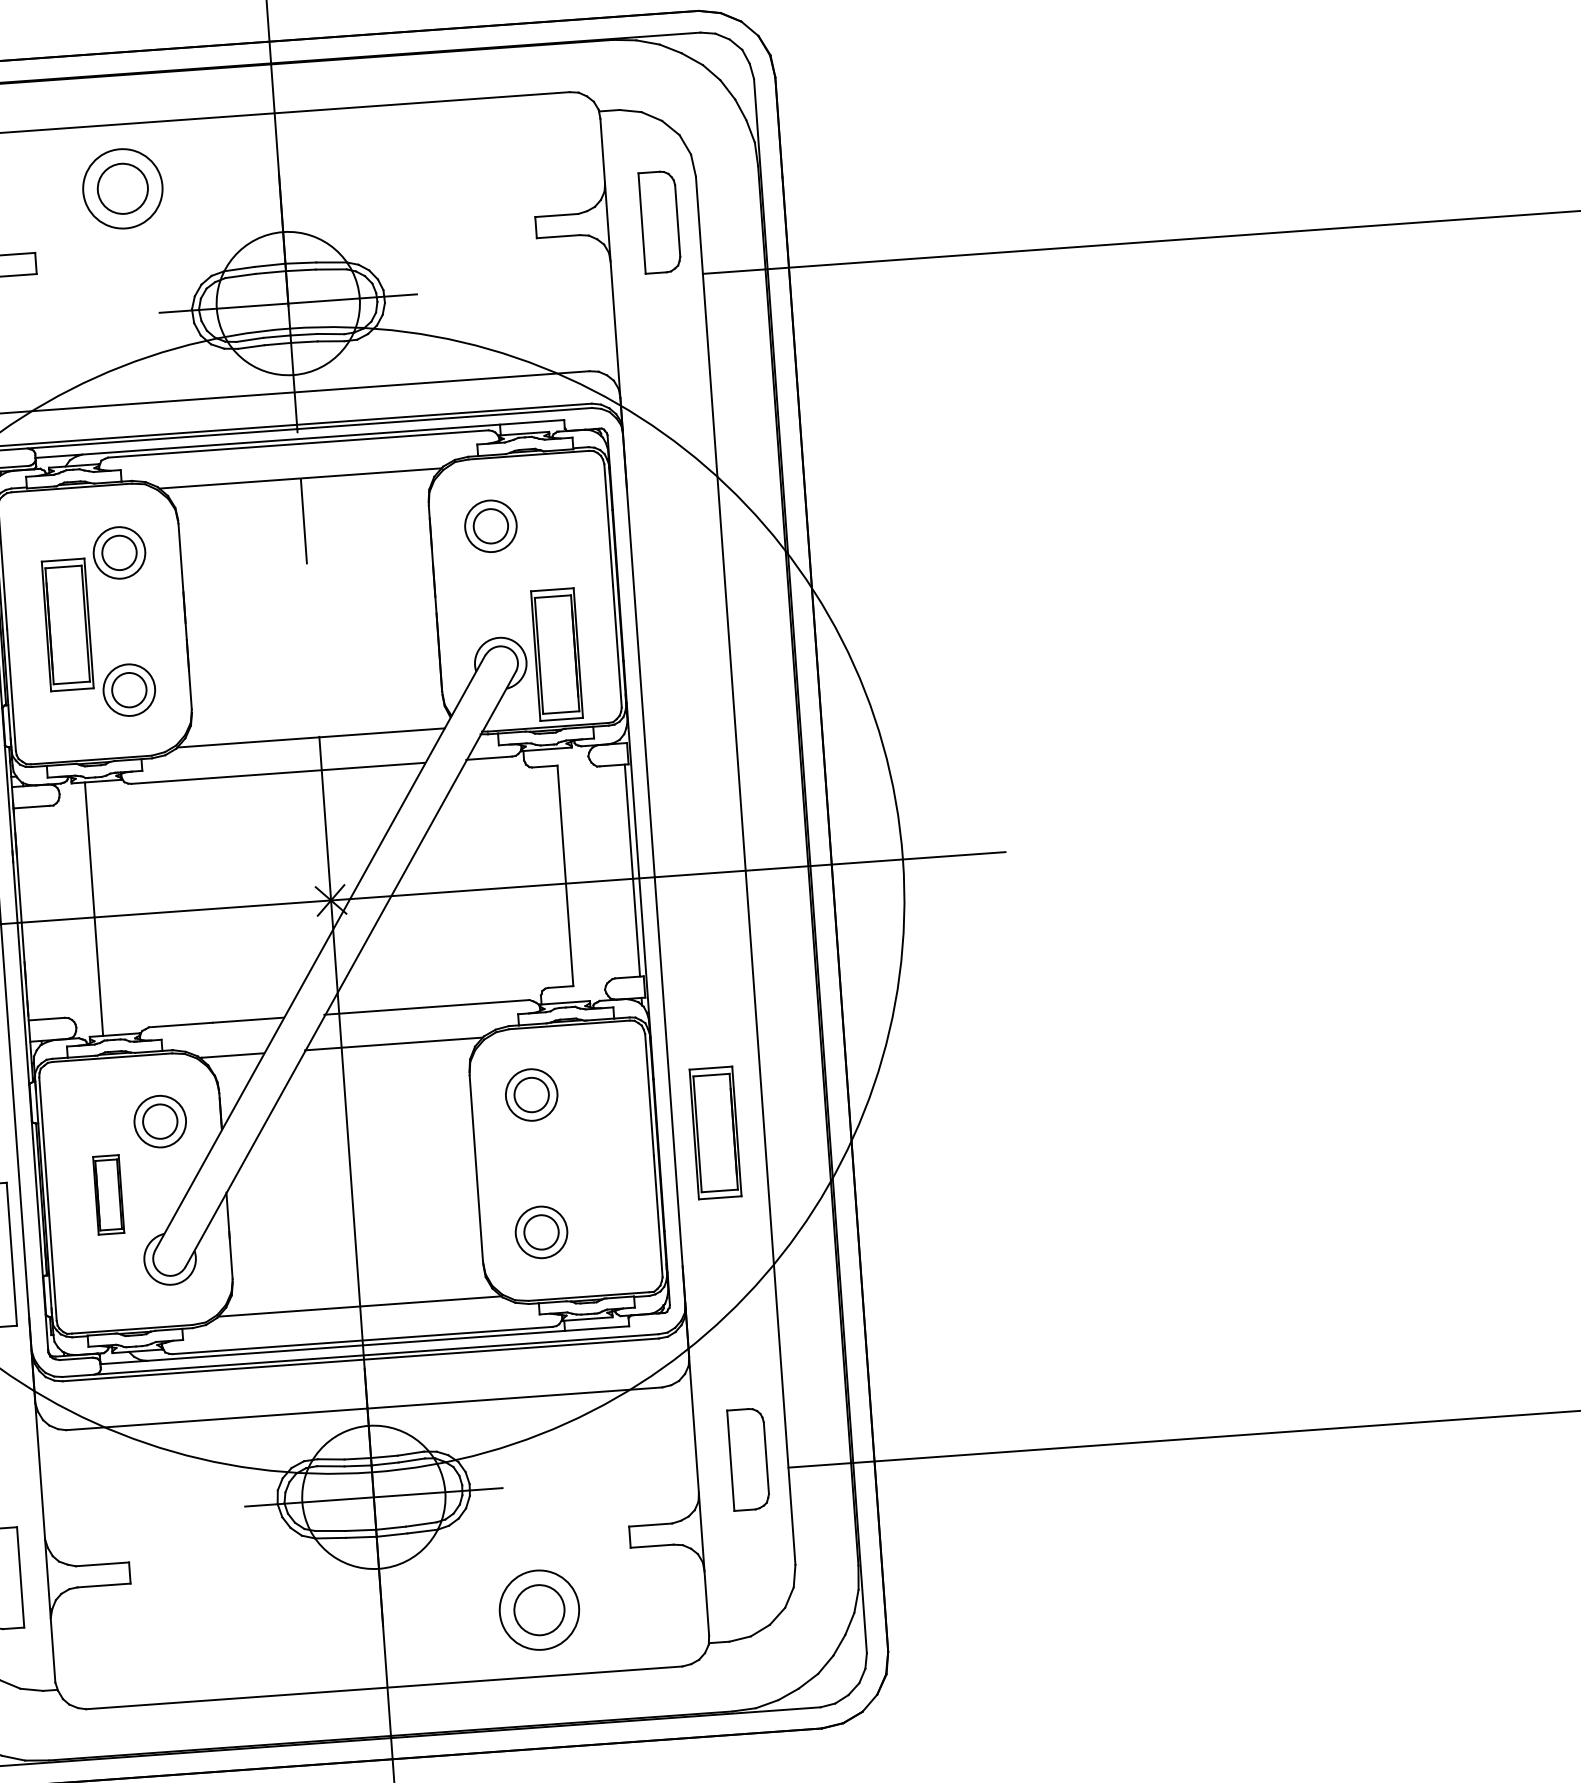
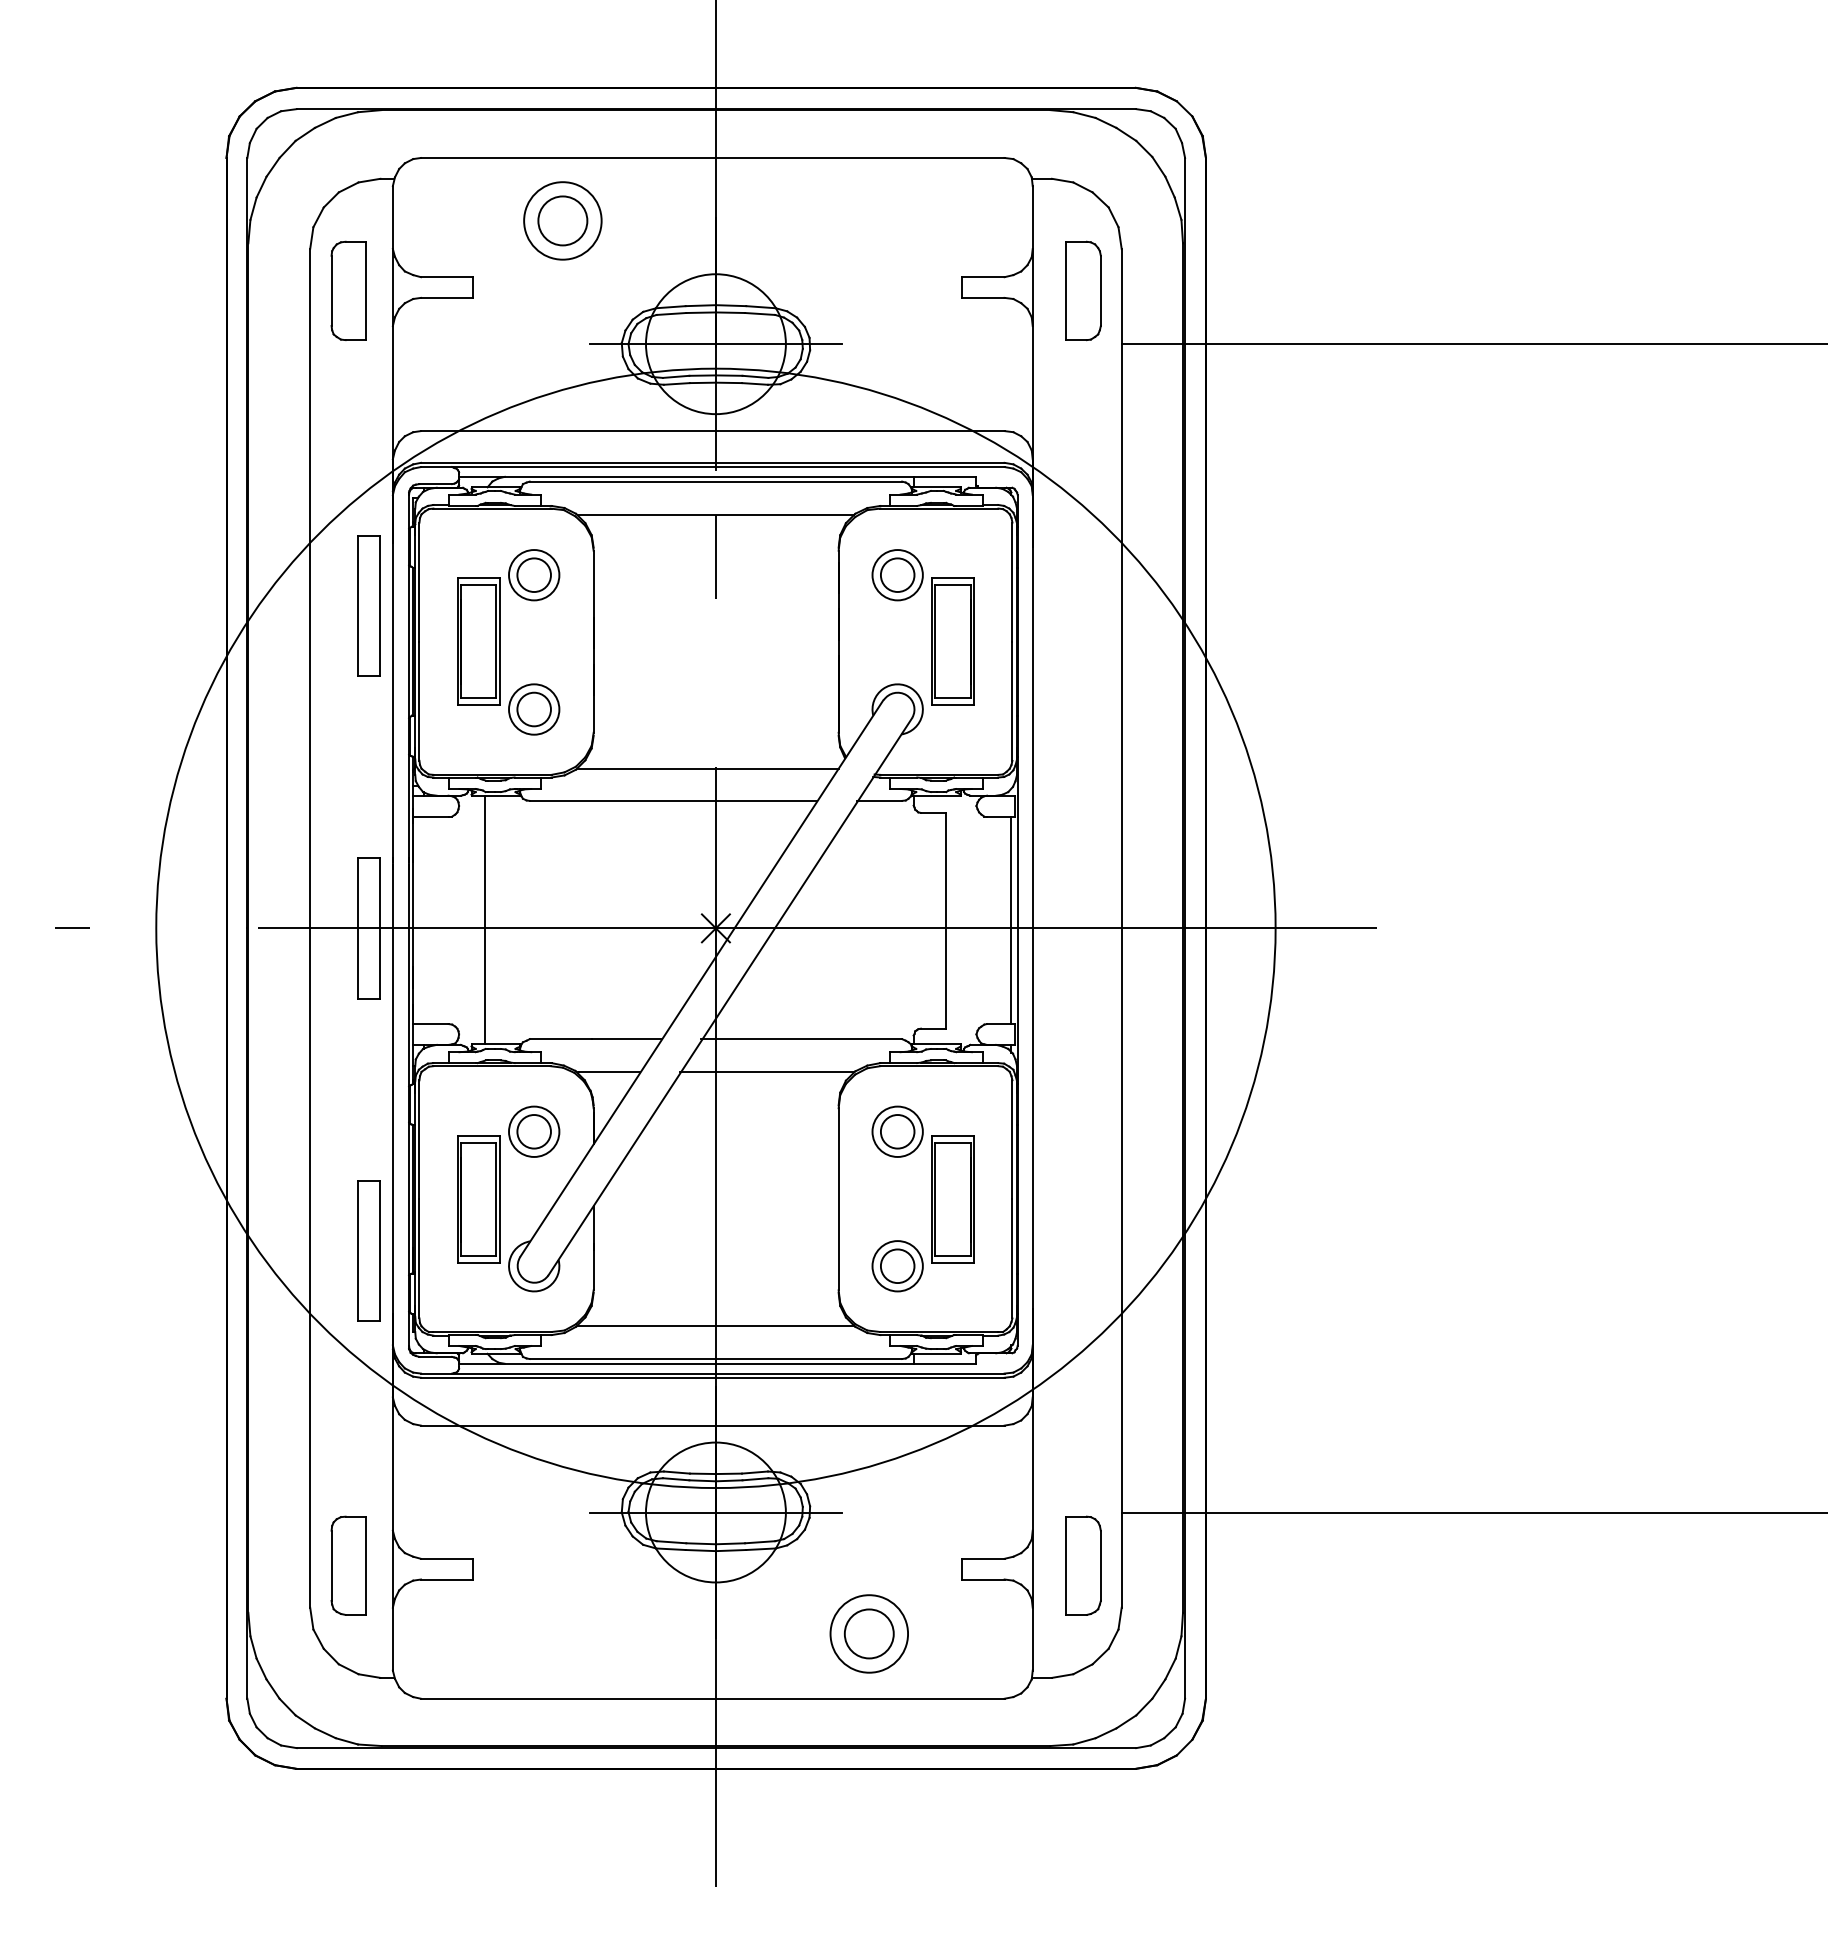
part: (556, 654) -> (952, 641), moved
part: (714, 1132) -> (952, 1199), moved
part: (108, 1194) -> (478, 1199), size x1.67
part: (748, 1459) -> (1083, 1565), moved

